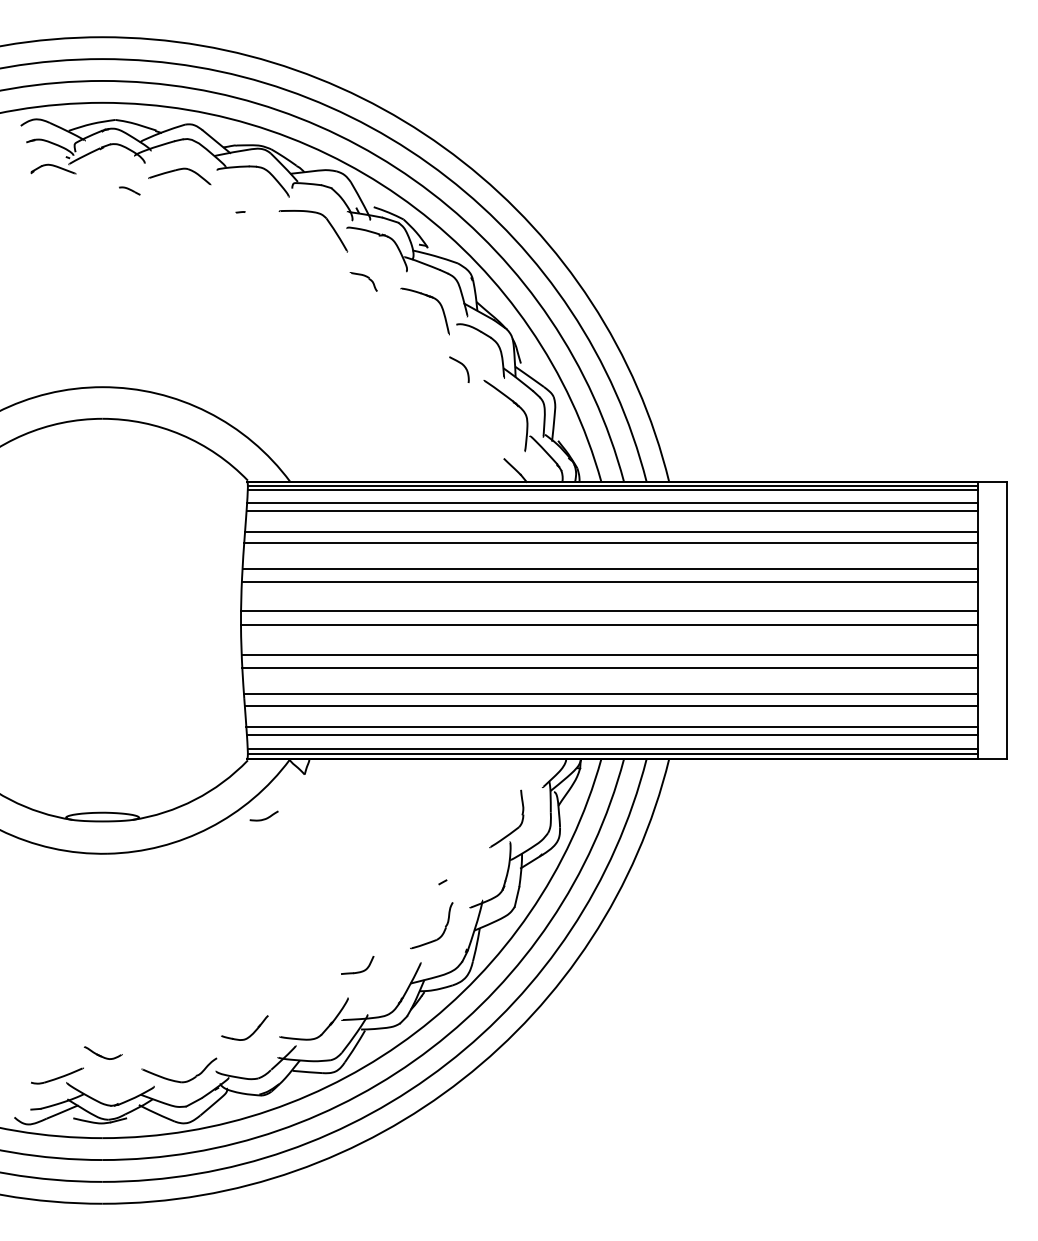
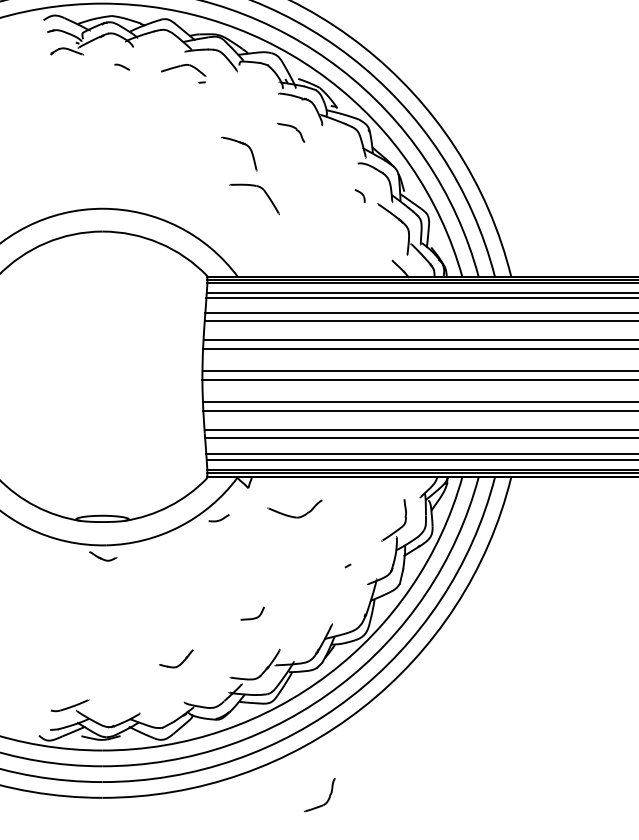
part: (179, 176) -> (183, 70), moved
part: (328, 223) -> (265, 193), moved
part: (363, 281) -> (290, 132), size x1.4
part: (428, 297) -> (241, 144), moved
part: (459, 369) -> (360, 196), size x0.7
part: (443, 930) -> (328, 798), moved
part: (357, 965) -> (252, 613), moved
part: (251, 1033) -> (181, 662), moved
part: (102, 1052) -> (102, 555), moved
part: (178, 1080) -> (294, 516), moved

